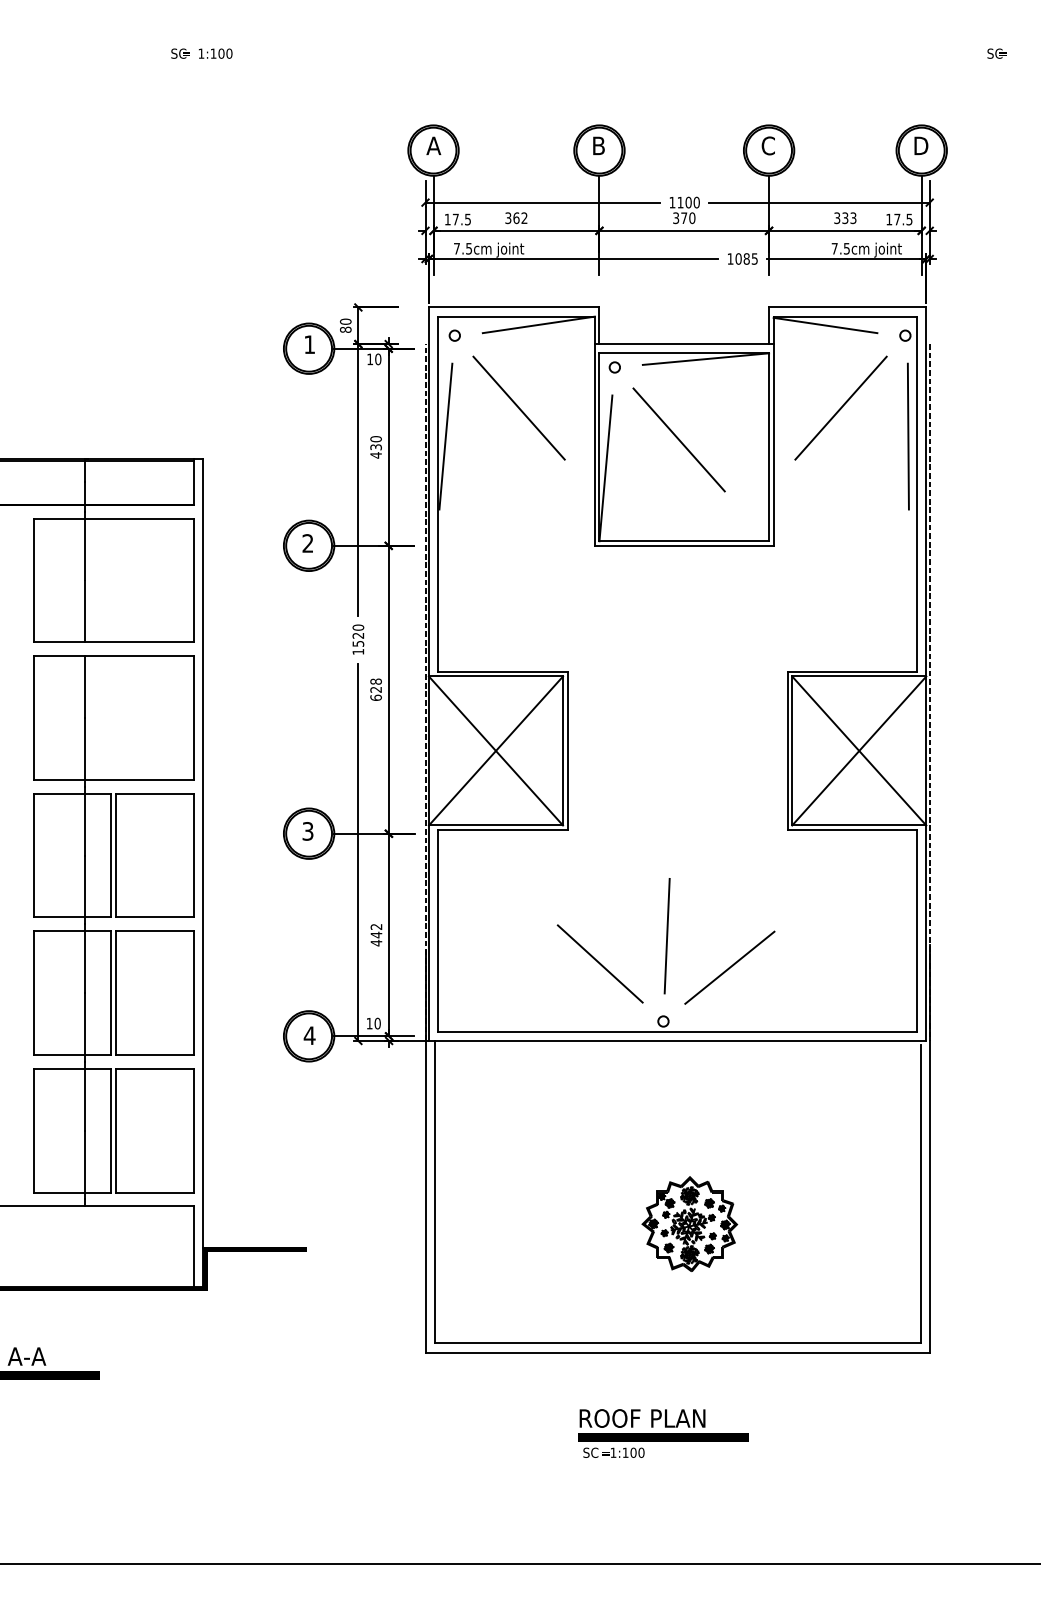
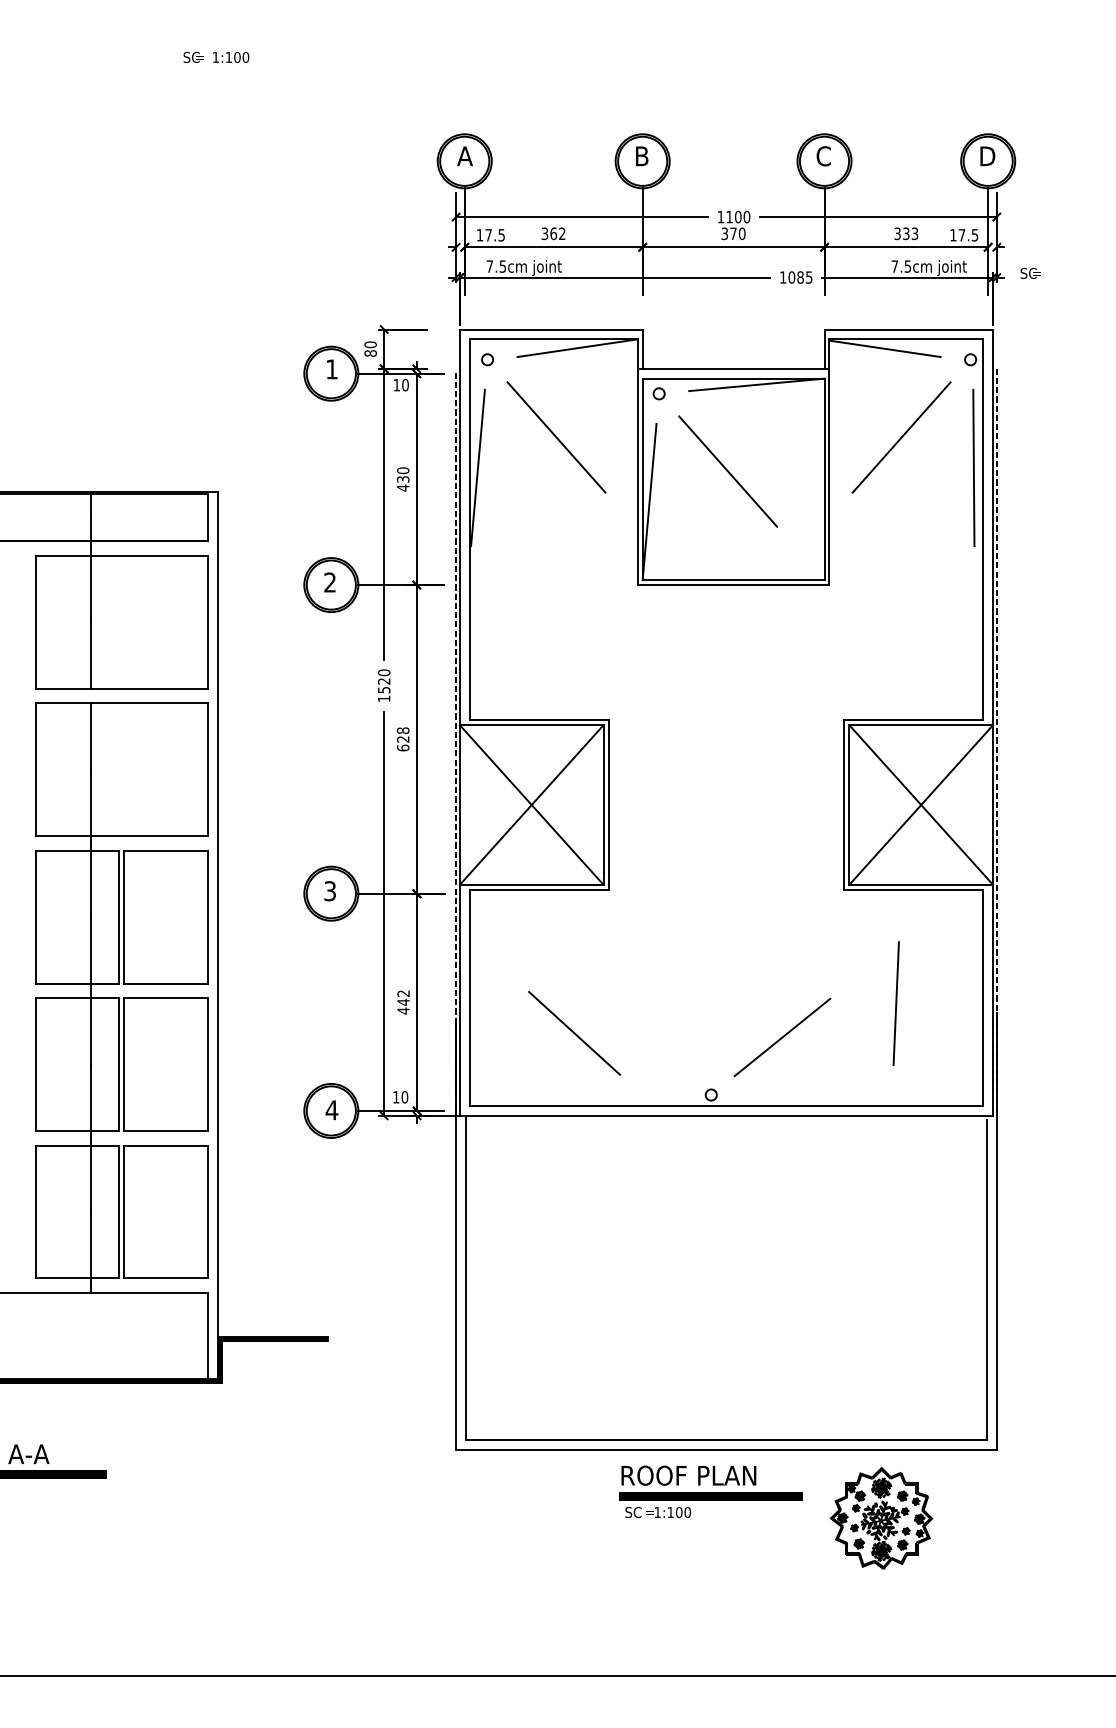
text: (996, 52) -> (1030, 272), moved
line: (666, 936) -> (895, 1003), moved
line: (600, 964) -> (574, 1033), moved
part: (689, 1223) -> (881, 1517), moved
text: (662, 1433) -> (710, 1491), moved

